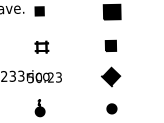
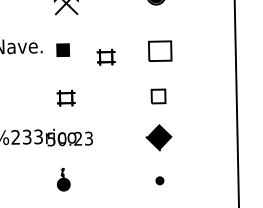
fill: (111, 12) -> (159, 51), removed
part: (71, 16) -> (105, 56), added
fill: (110, 45) -> (158, 96), removed
part: (111, 108) -> (159, 180), size x0.6

